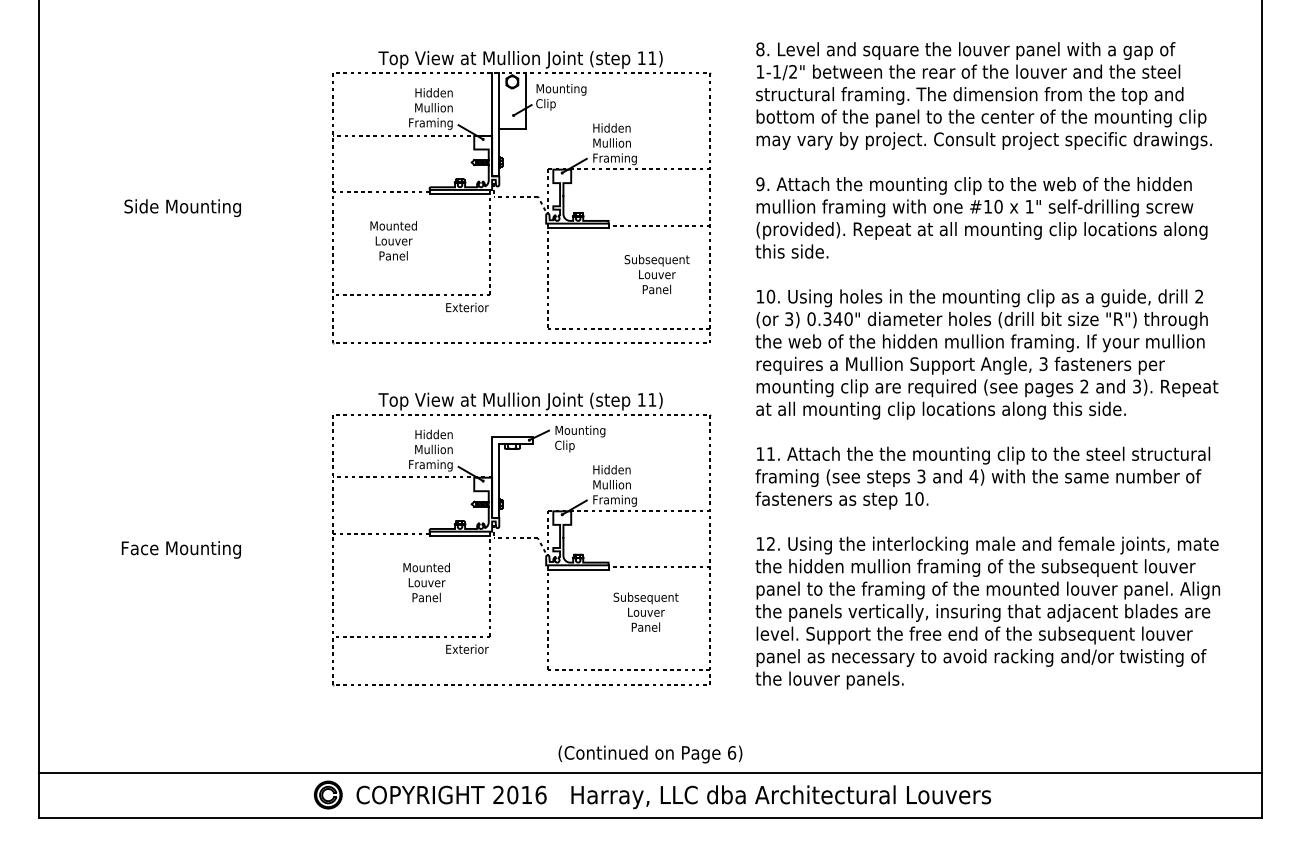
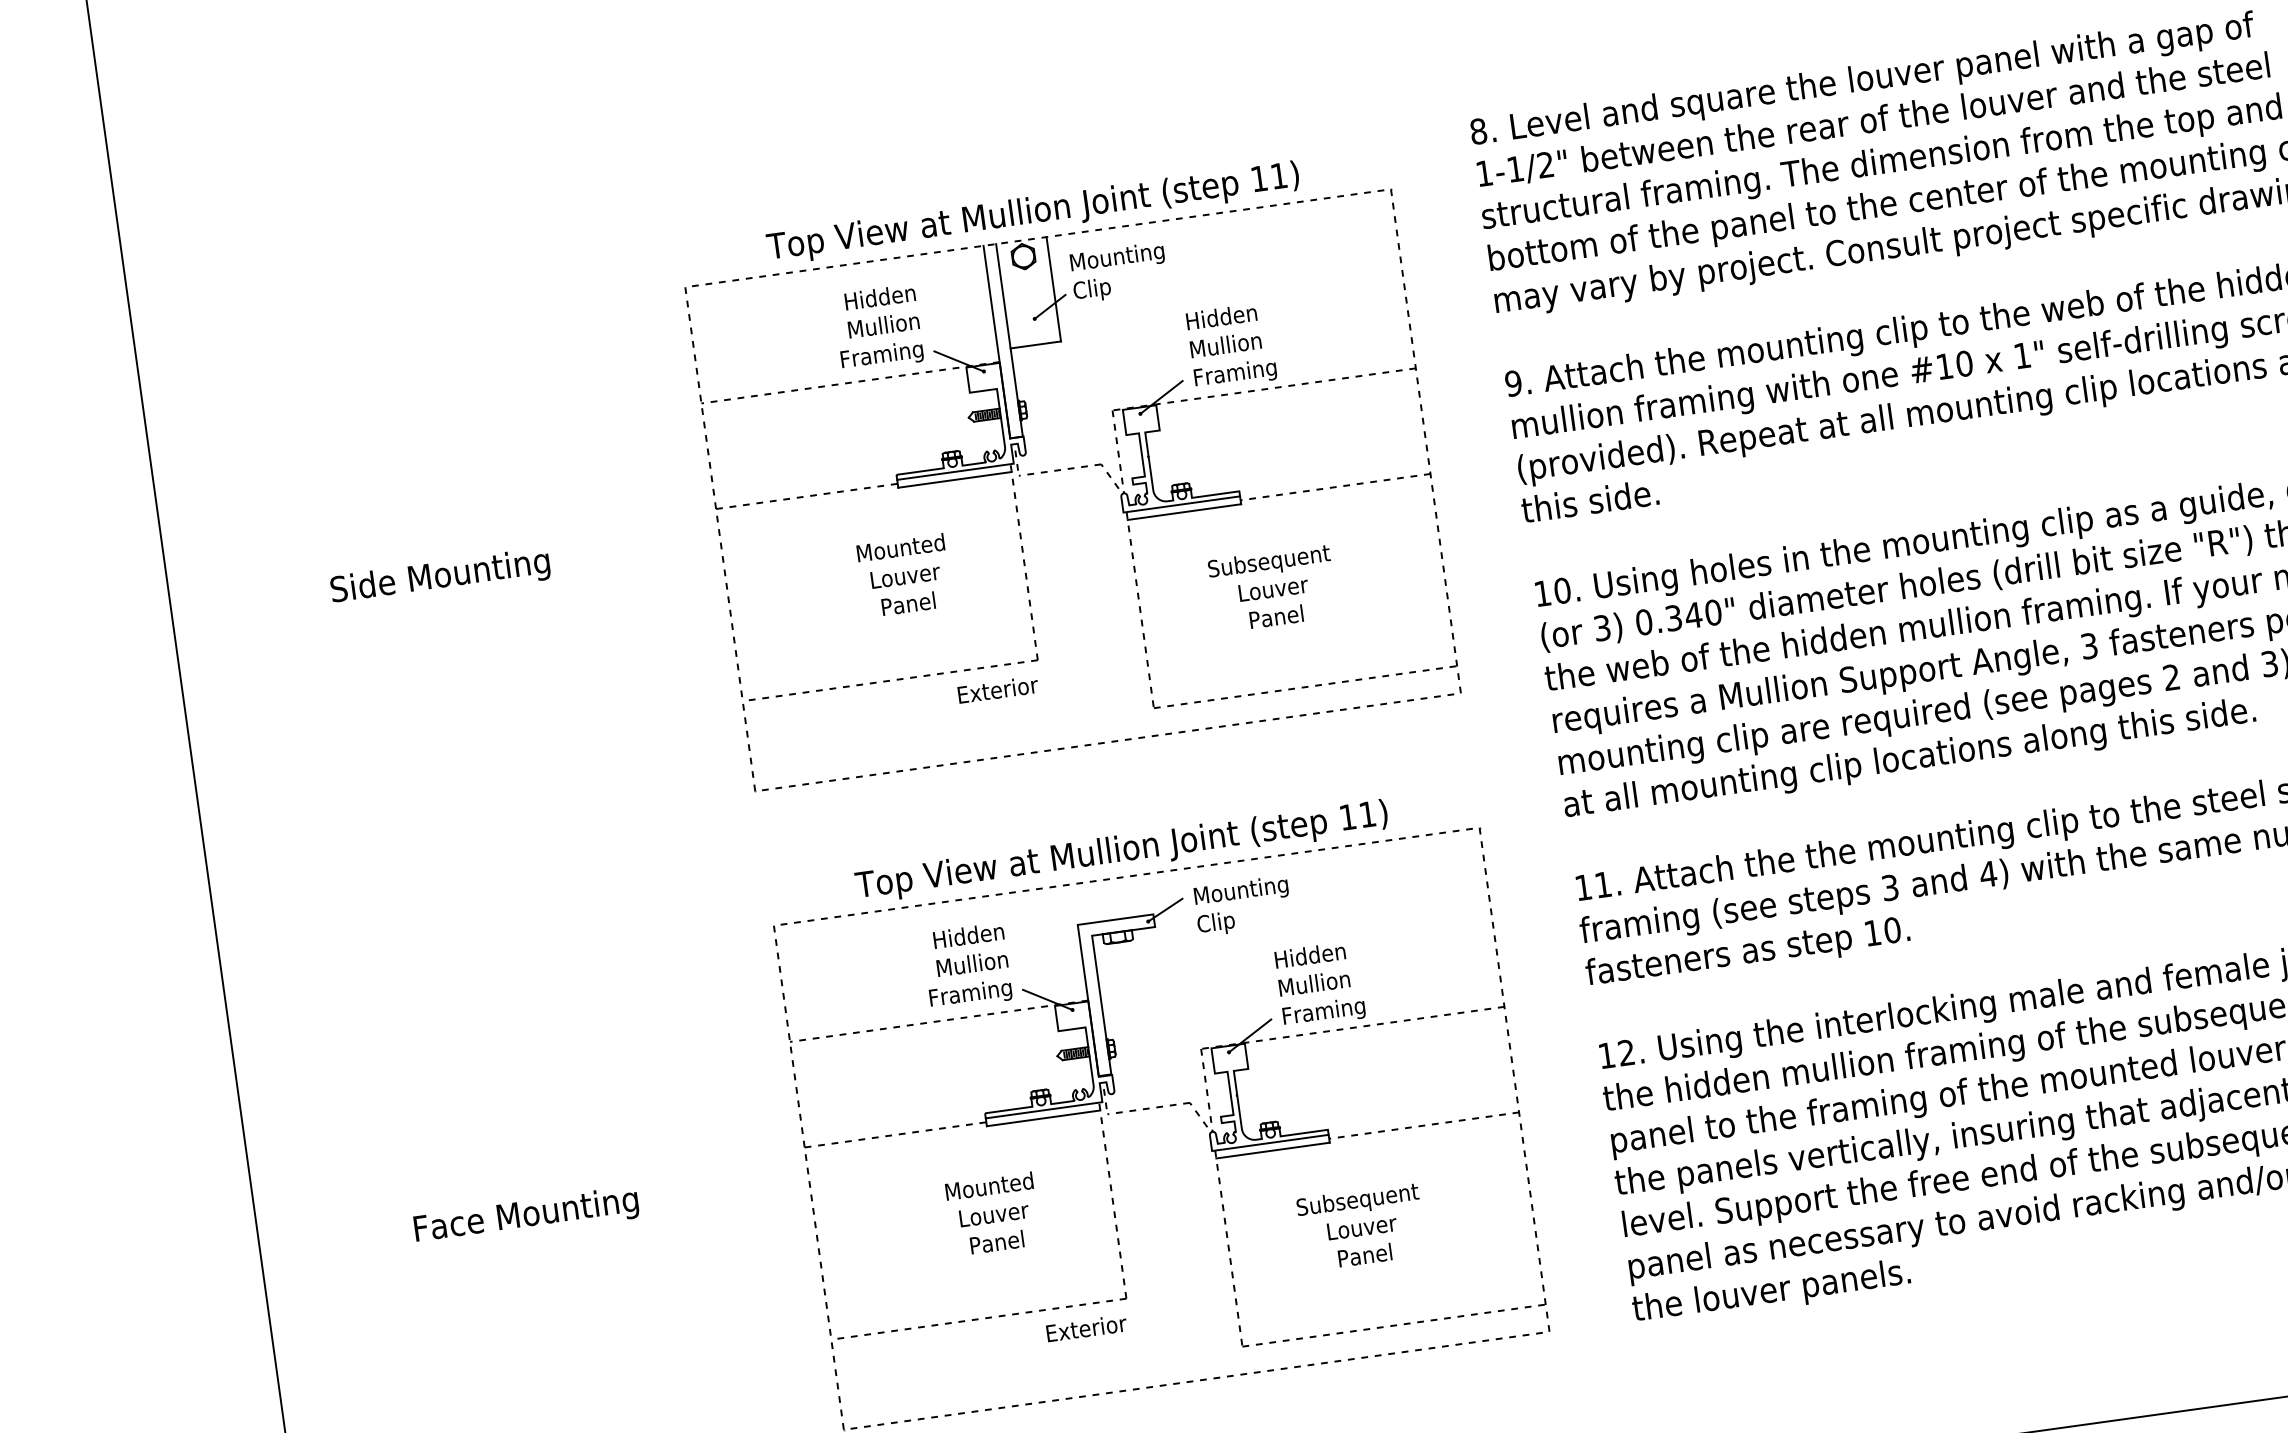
text: (393, 240) -> (904, 575), moved
text: (656, 274) -> (1271, 588), moved
text: (645, 611) -> (1360, 1226), moved

